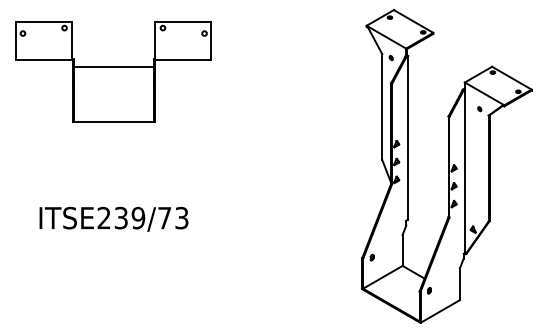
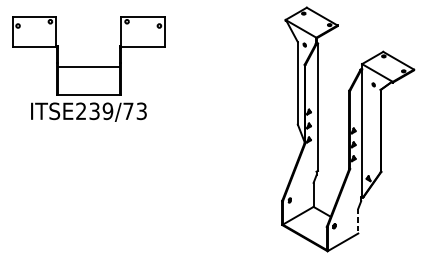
line: (113, 66) -> (88, 67), moved
text: (113, 218) -> (88, 111), moved
line: (459, 284) -> (357, 221), solid -> dashed

